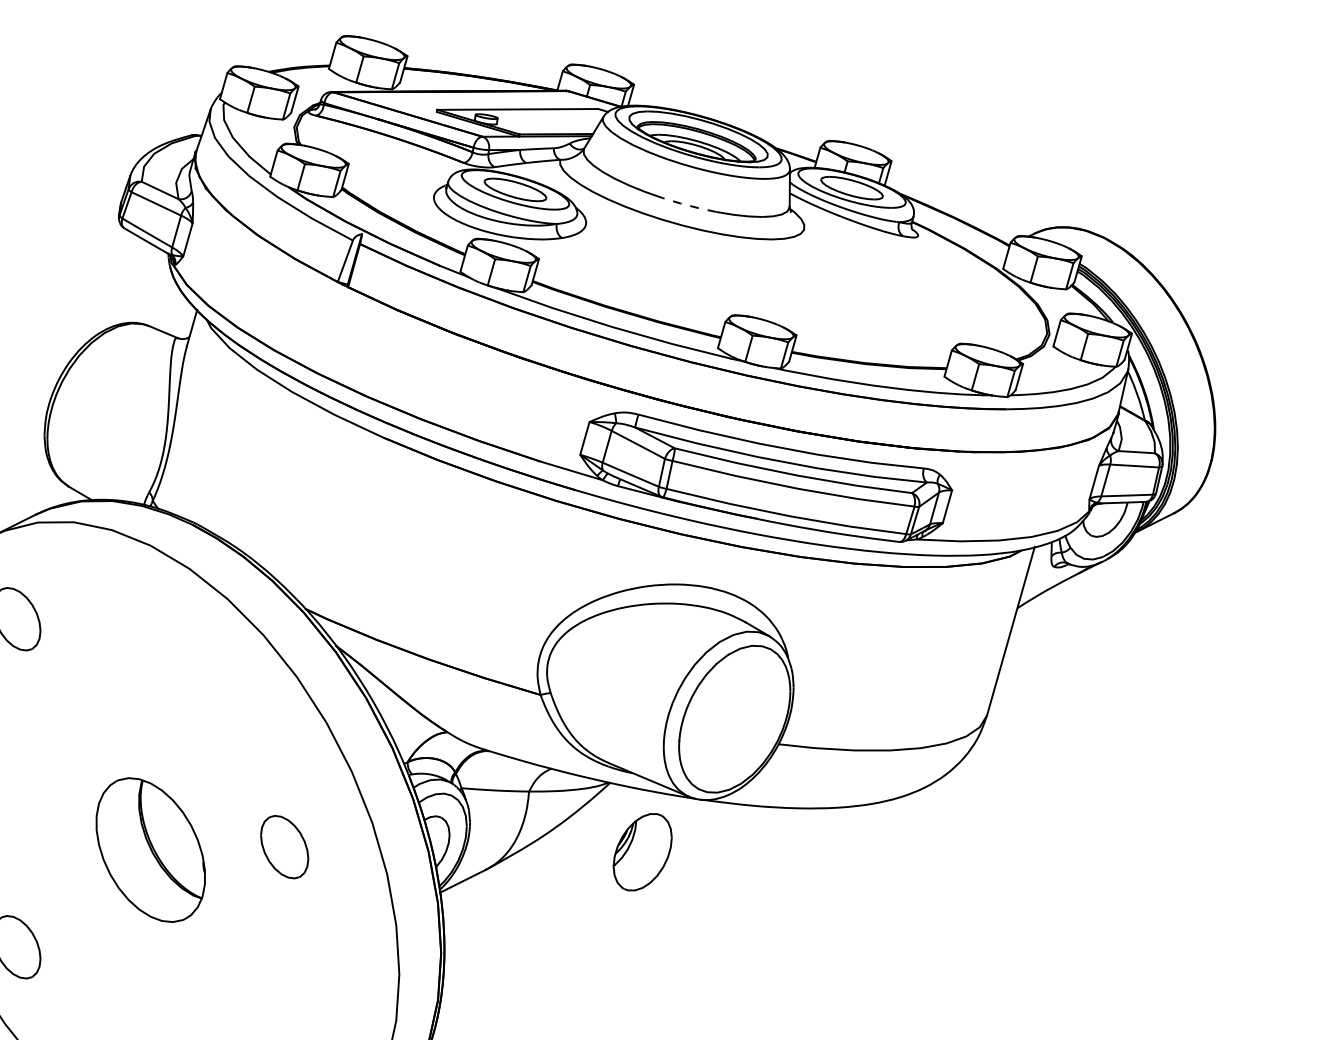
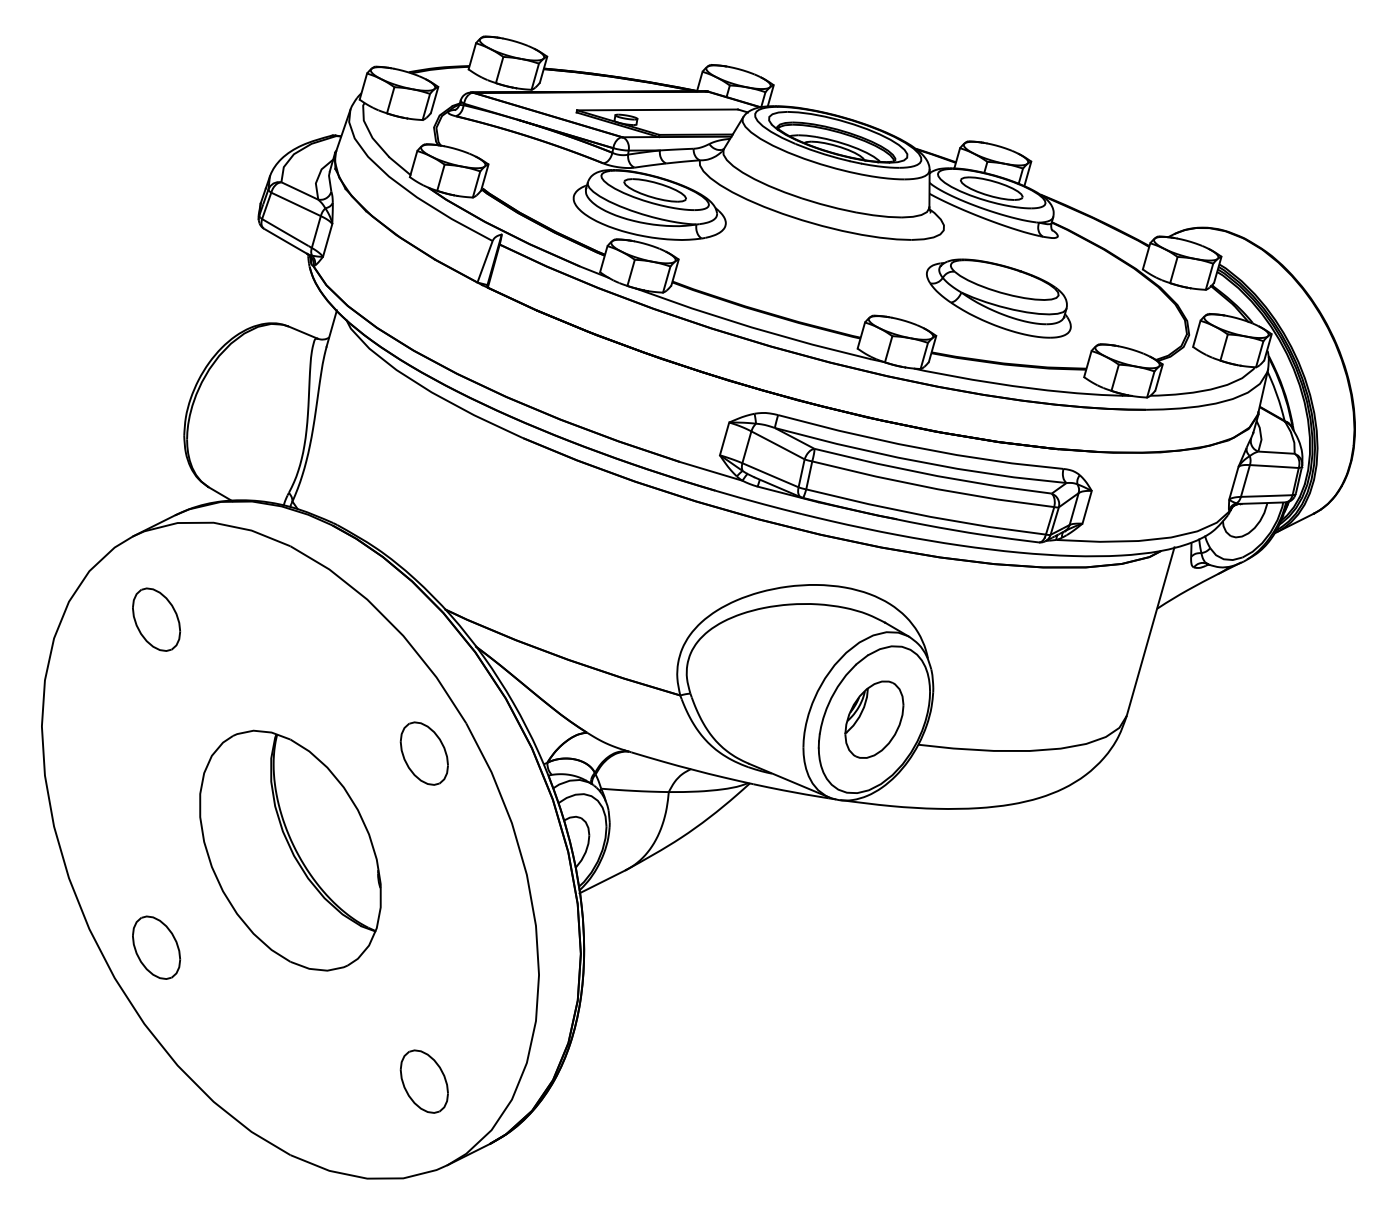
line: (688, 206) -> (828, 206), dashed -> solid
part: (858, 298) -> (998, 298), added
part: (283, 847) -> (423, 753), moved
part: (150, 850) -> (290, 850), size x1.67
part: (642, 852) -> (874, 719), moved

